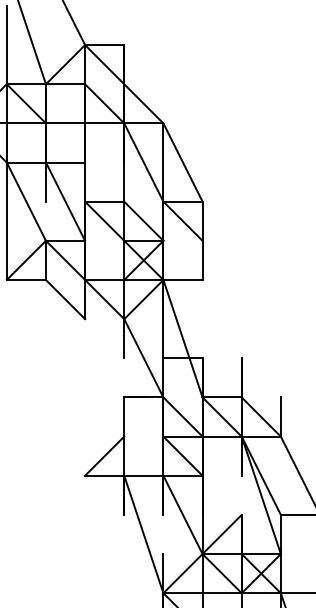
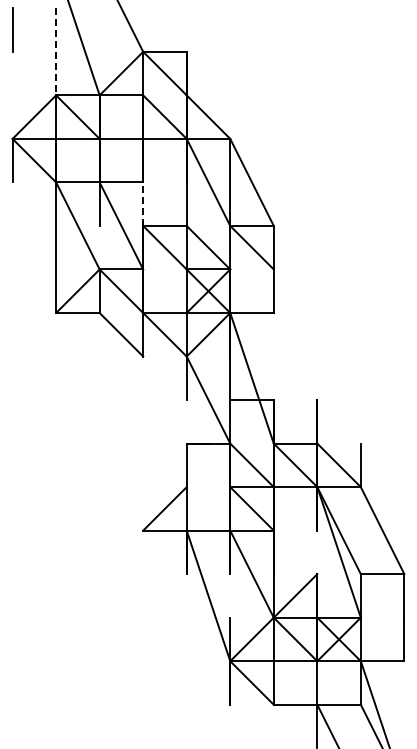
line: (7, 44) -> (56, 51), solid -> dashed
line: (85, 182) -> (143, 204), solid -> dashed

